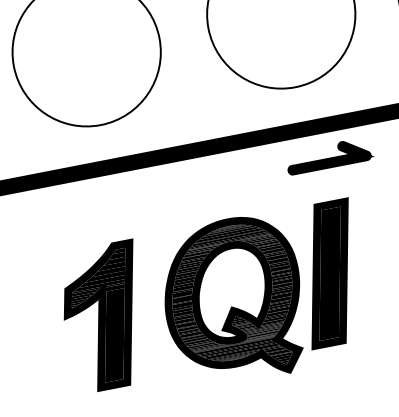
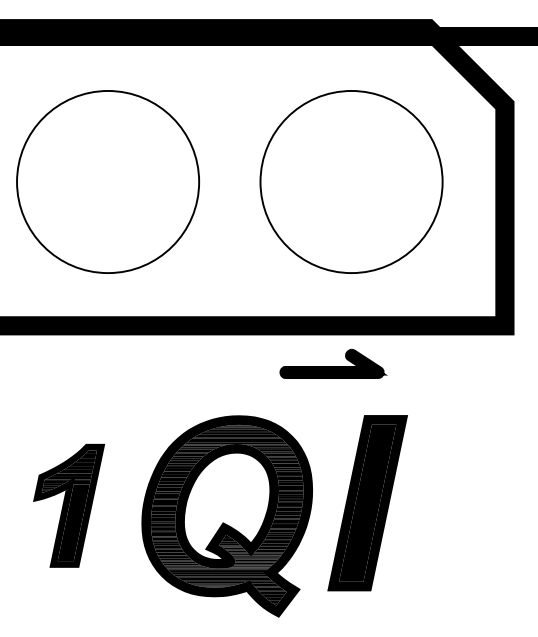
part: (329, 155) -> (333, 363), moved
part: (330, 274) -> (367, 503), moved
part: (105, 316) -> (68, 505), size x0.7

